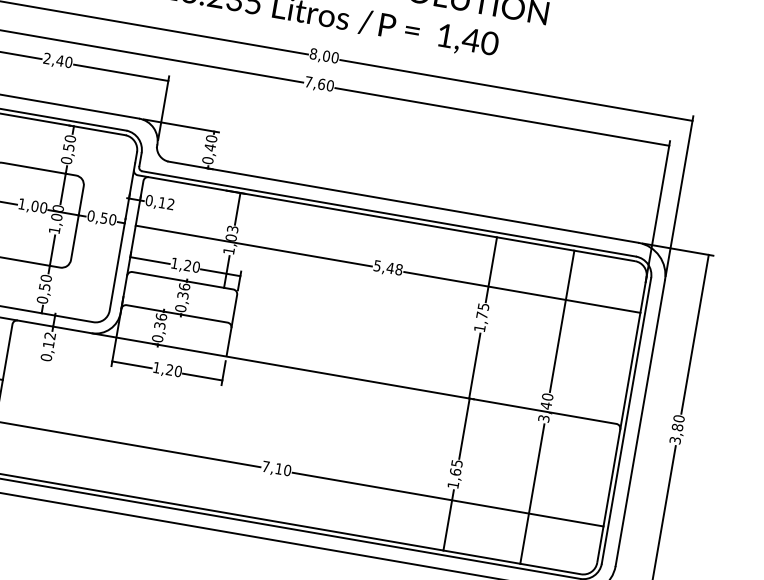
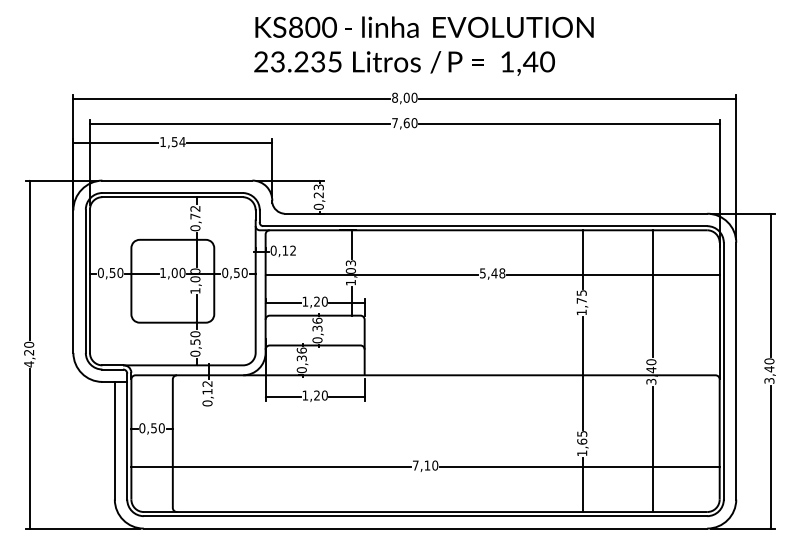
text: (57, 60) -> (172, 142), 2,40 -> 1,54
text: (69, 143) -> (195, 212), 0,50 -> 0,72
text: (210, 143) -> (318, 191), 0,40 -> 0,23
text: (677, 427) -> (769, 369), 3,80 -> 3,40

